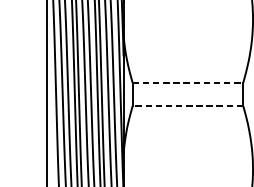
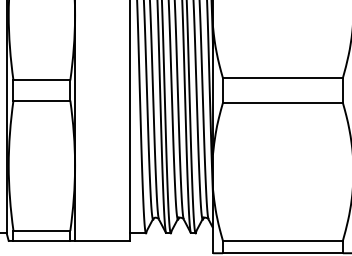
line: (187, 83) -> (282, 78), dashed -> solid
line: (187, 105) -> (282, 102), dashed -> solid

